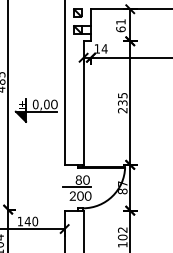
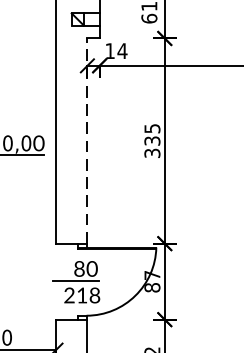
line: (83, 103) -> (87, 141), solid -> dashed
text: (122, 110) -> (151, 153), 235 -> 335
text: (84, 195) -> (88, 294), 200 -> 218

